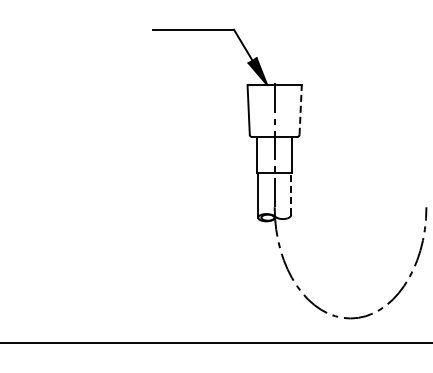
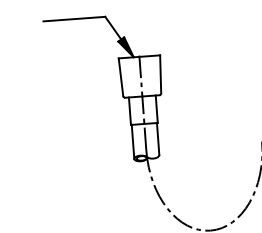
line: (300, 109) -> (160, 74), dashed -> solid
line: (291, 193) -> (158, 138), dashed -> solid

